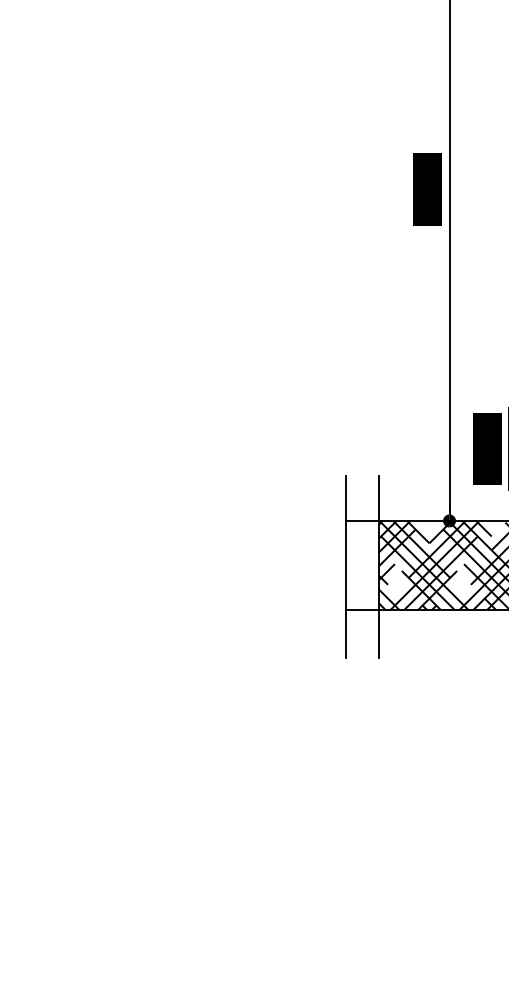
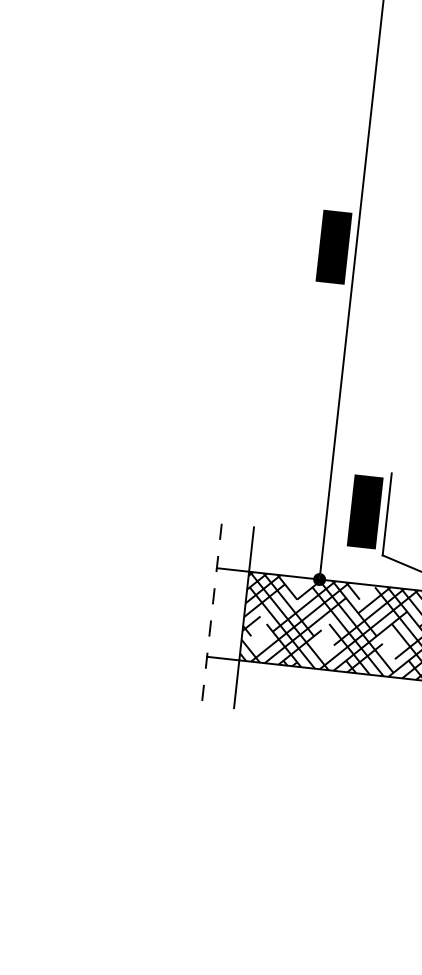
line: (346, 567) -> (211, 614), solid -> dashed

